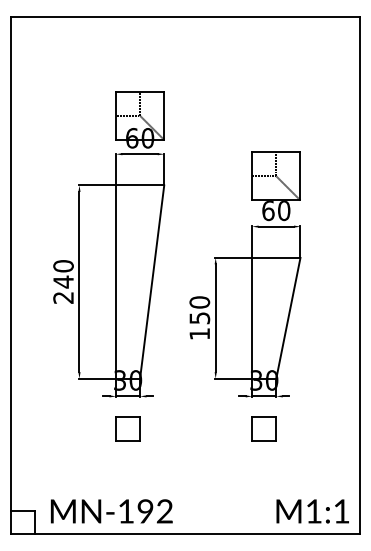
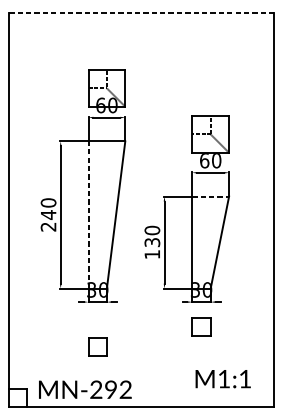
line: (185, 16) -> (141, 12), solid -> dashed
line: (276, 257) -> (210, 196), solid -> dashed
line: (115, 282) -> (88, 215), solid -> dashed
text: (199, 317) -> (152, 241), 150 -> 130
part: (127, 428) -> (97, 346), moved
text: (126, 511) -> (96, 389), MN-192 -> MN-292
text: (312, 511) -> (223, 379), moved

